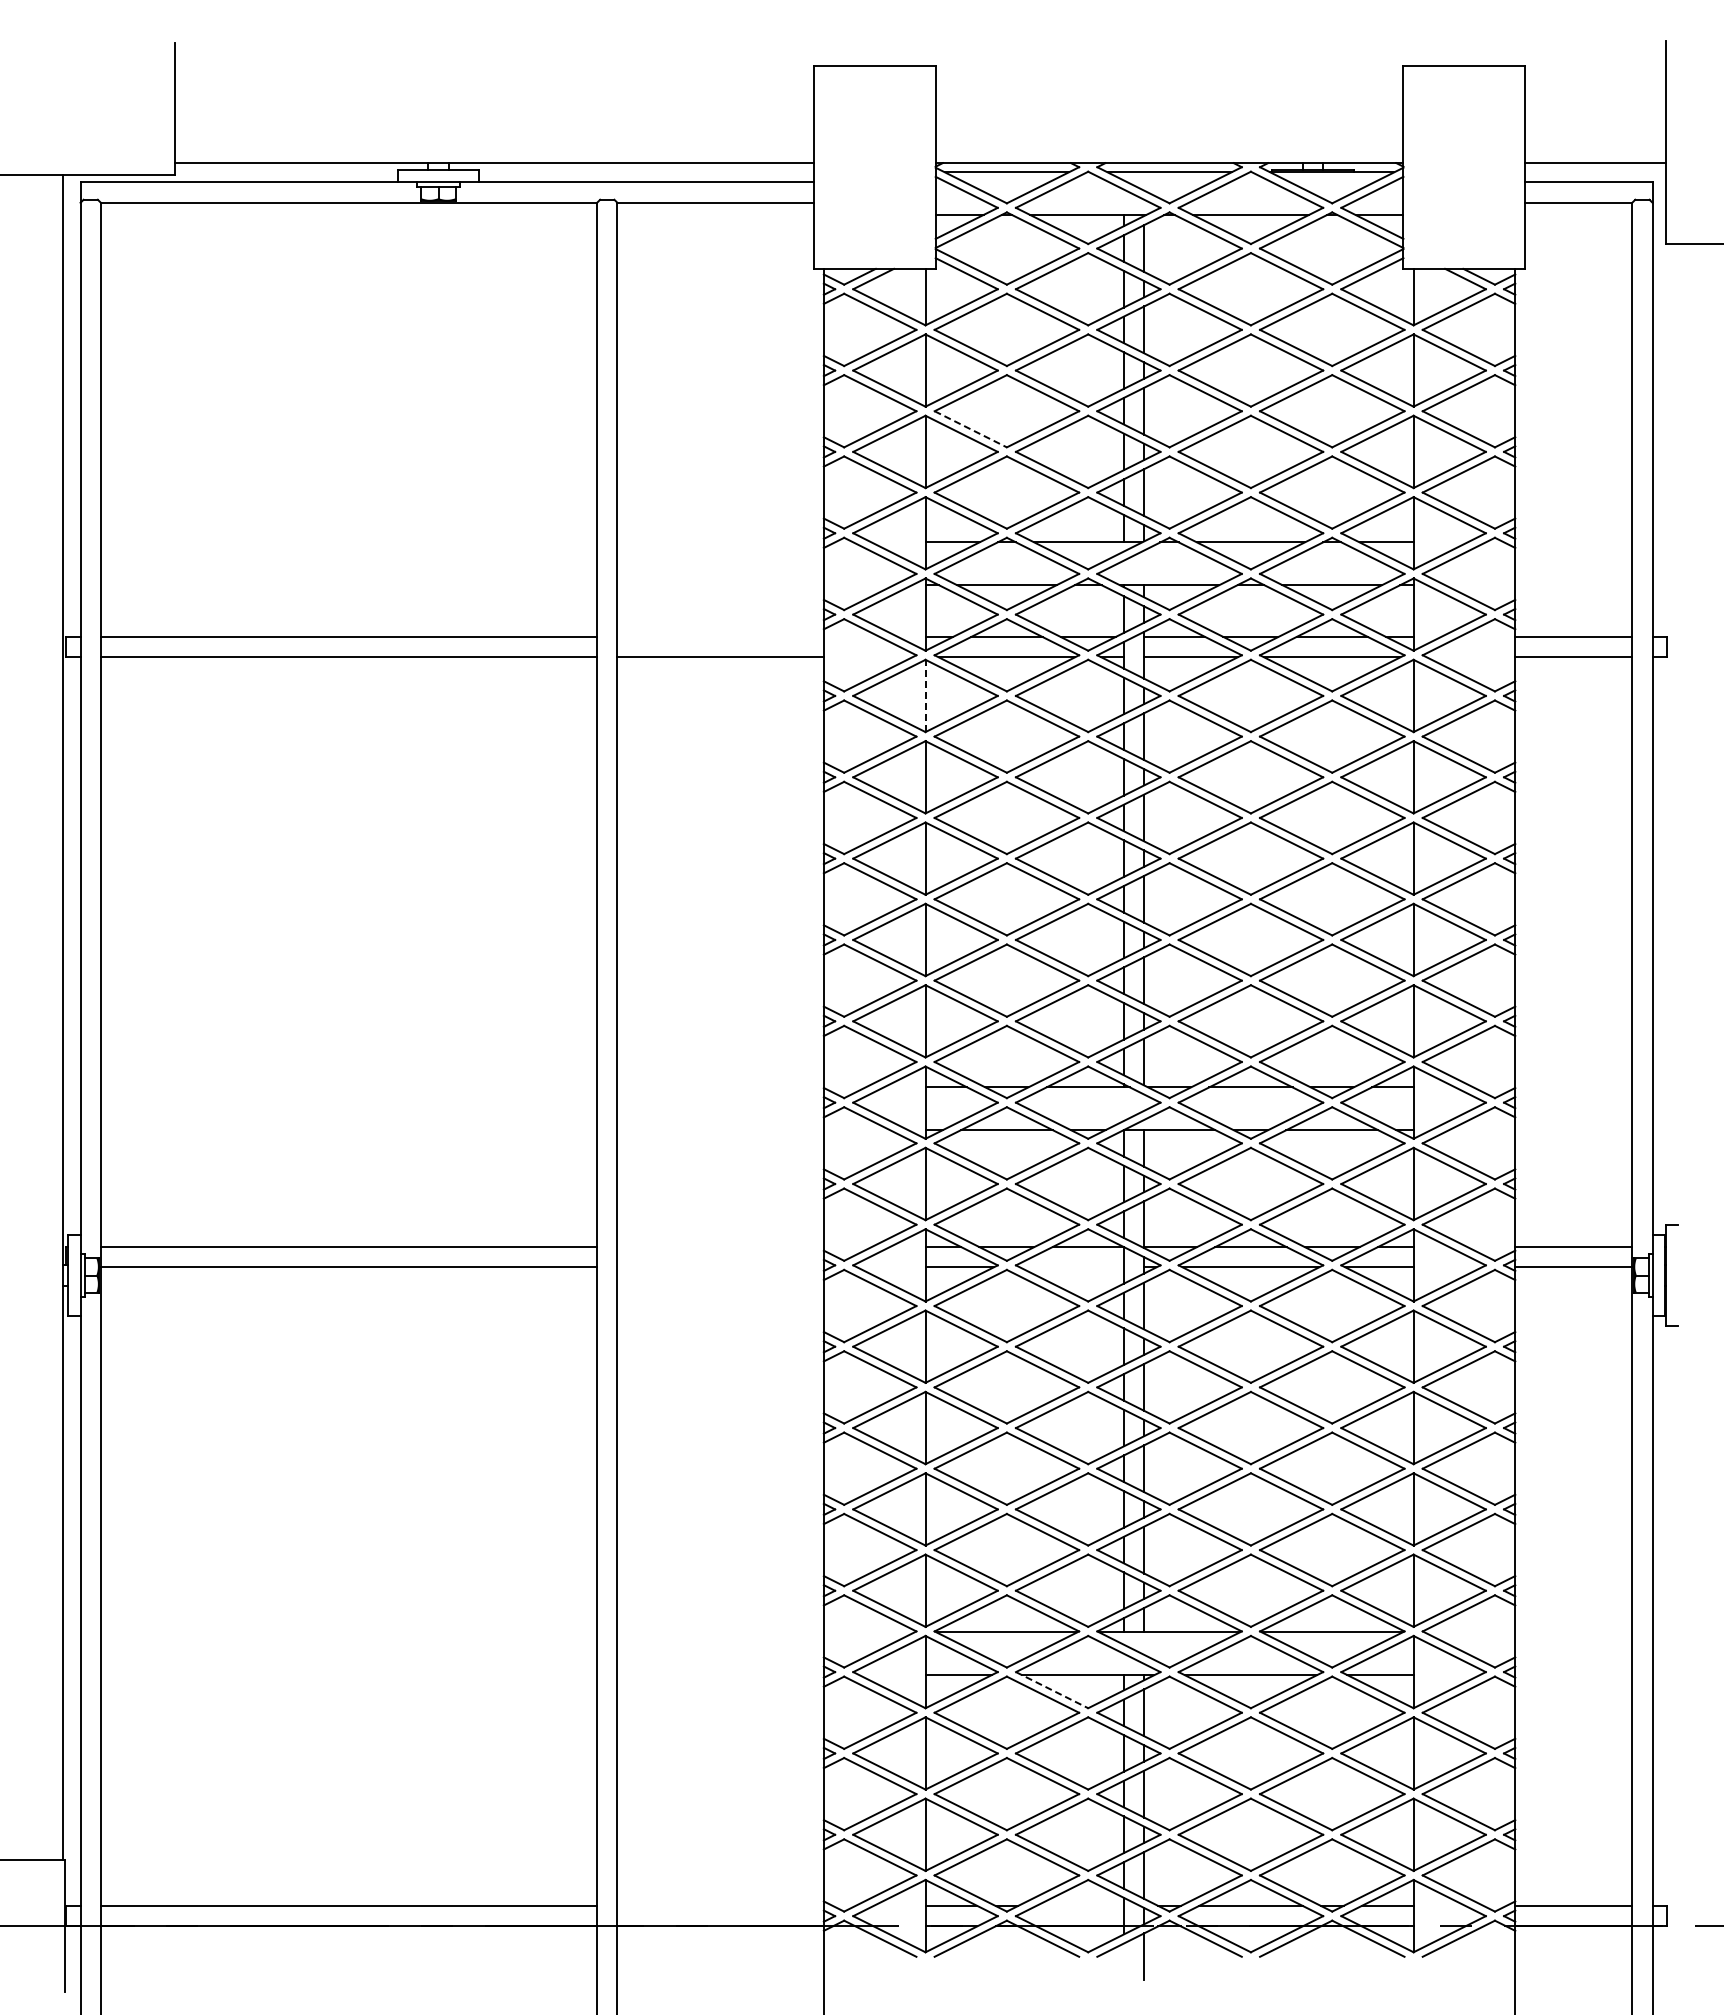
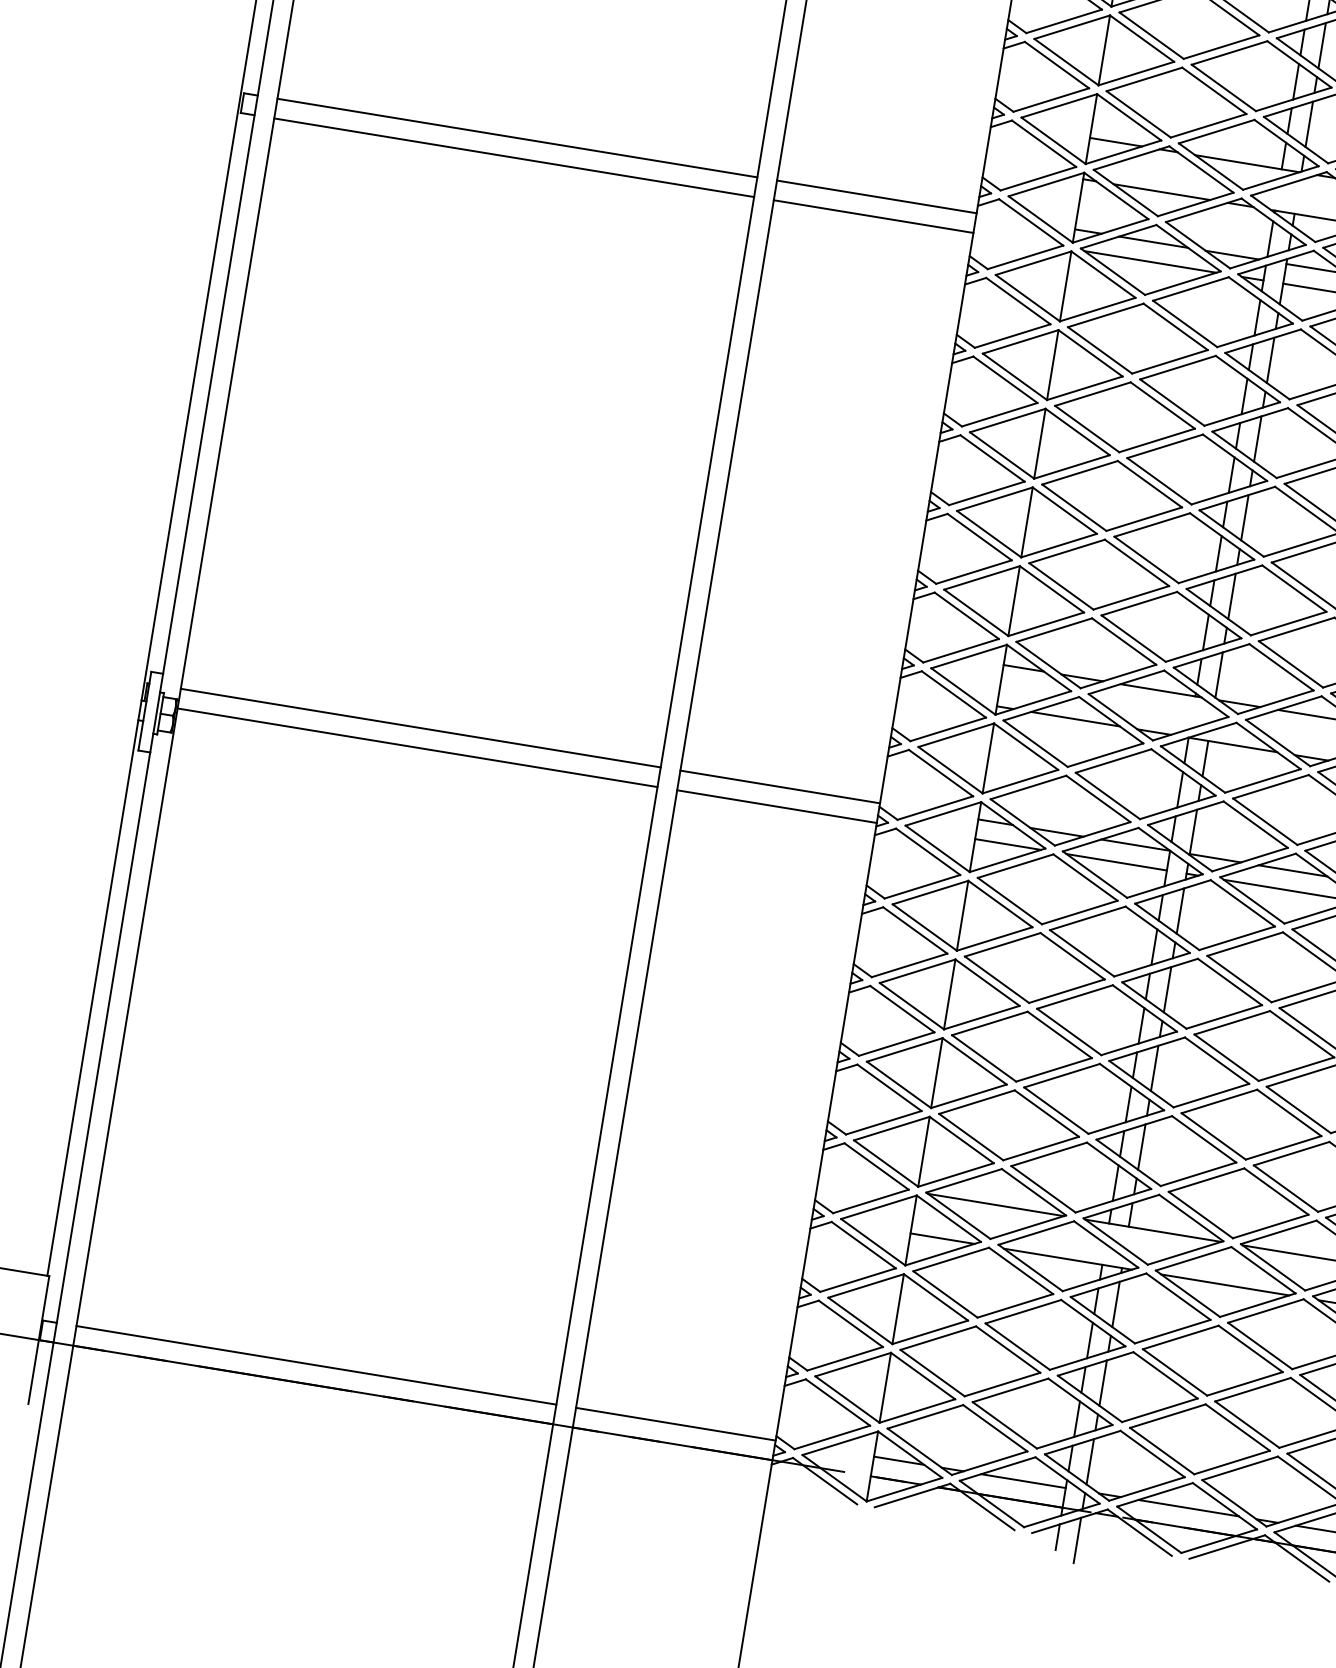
line: (971, 429) -> (1152, 36), dashed -> solid
line: (720, 636) -> (876, 196), added
line: (925, 695) -> (1065, 285), dashed -> solid
line: (720, 1247) -> (780, 787), added
line: (720, 1267) -> (776, 806), added
line: (1071, 1267) -> (1116, 862), added
line: (1052, 1690) -> (1030, 1268), dashed -> solid
line: (720, 1905) -> (675, 1423), added
line: (1079, 1905) -> (1022, 1480), added
line: (1123, 1956) -> (1057, 1536), added

